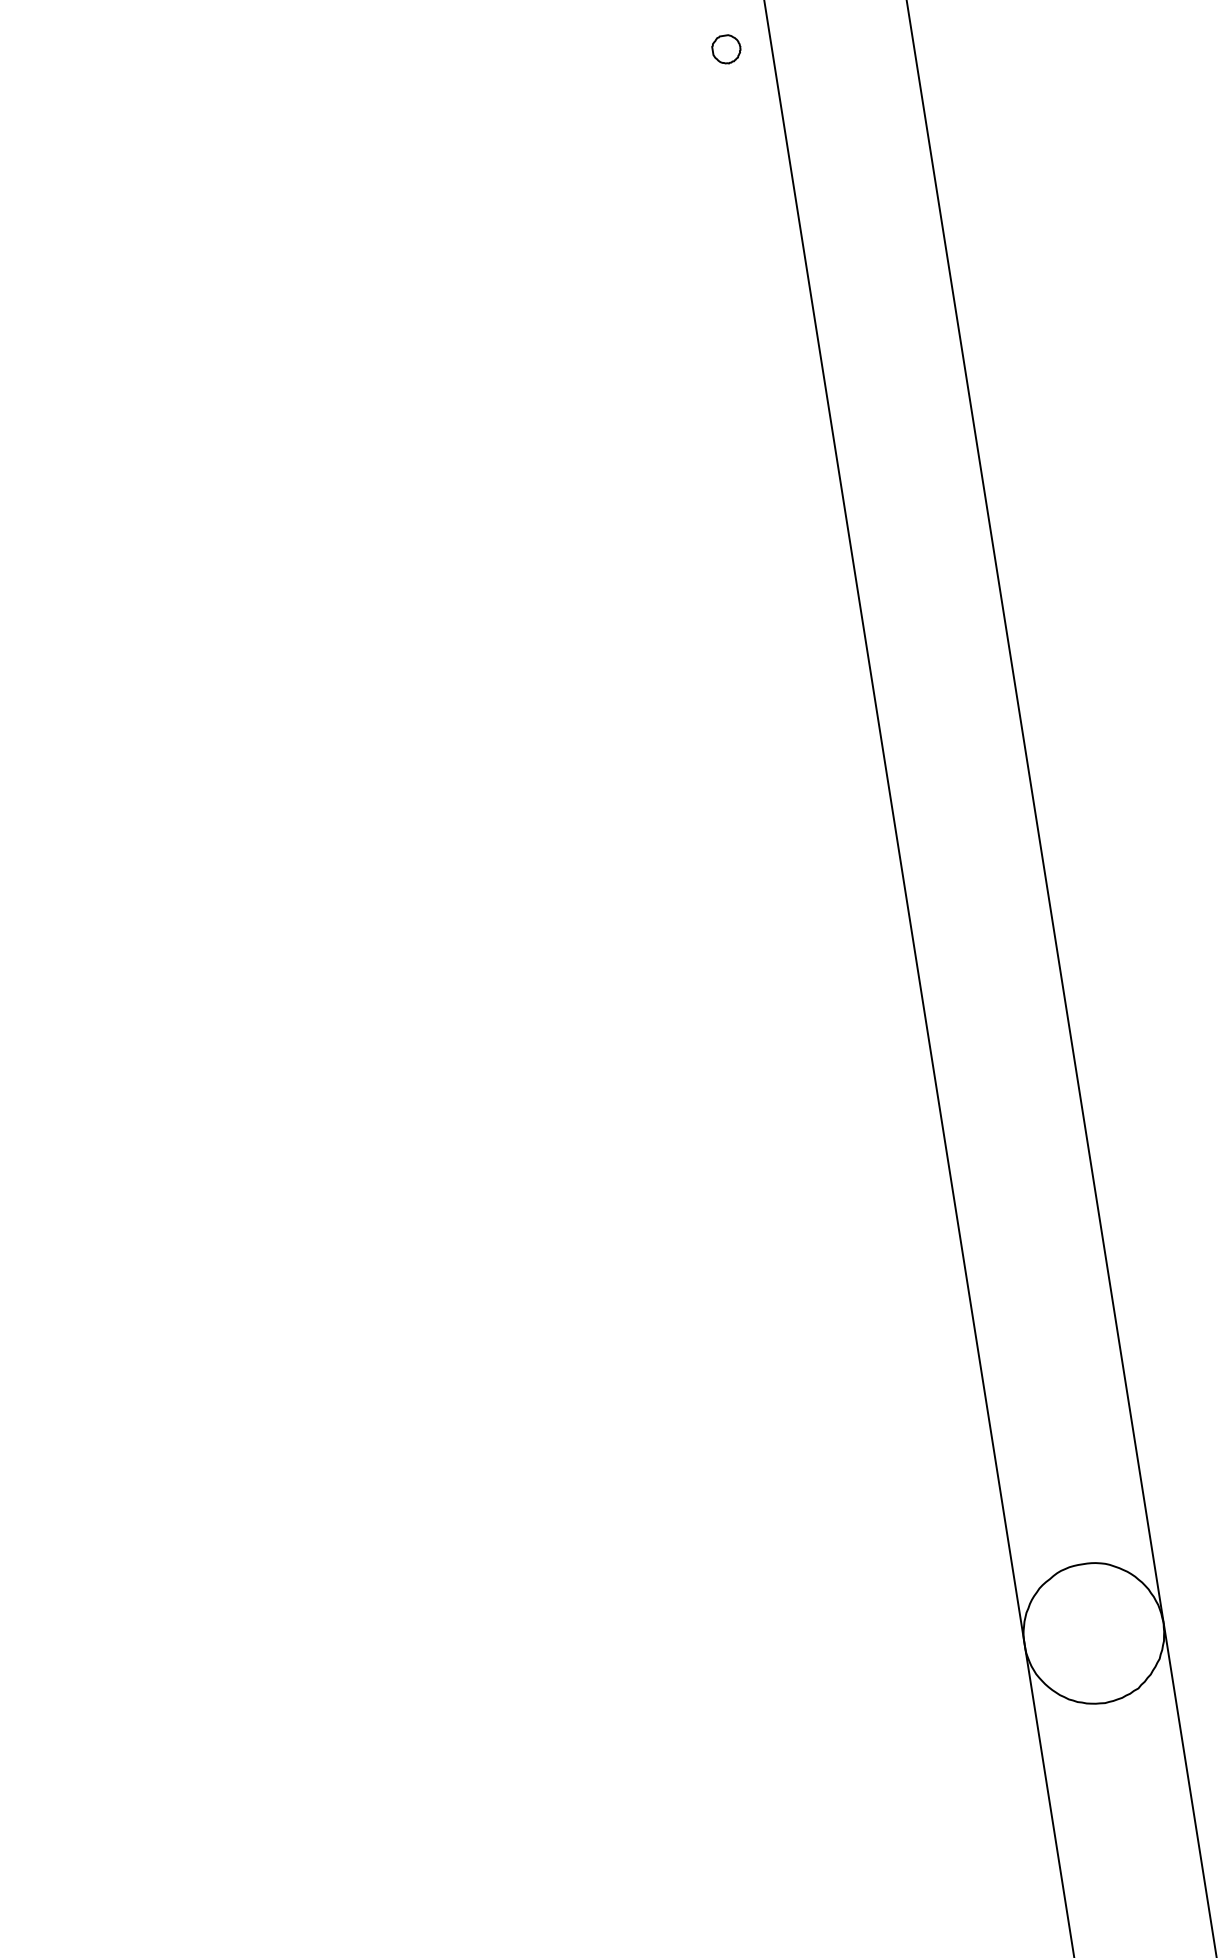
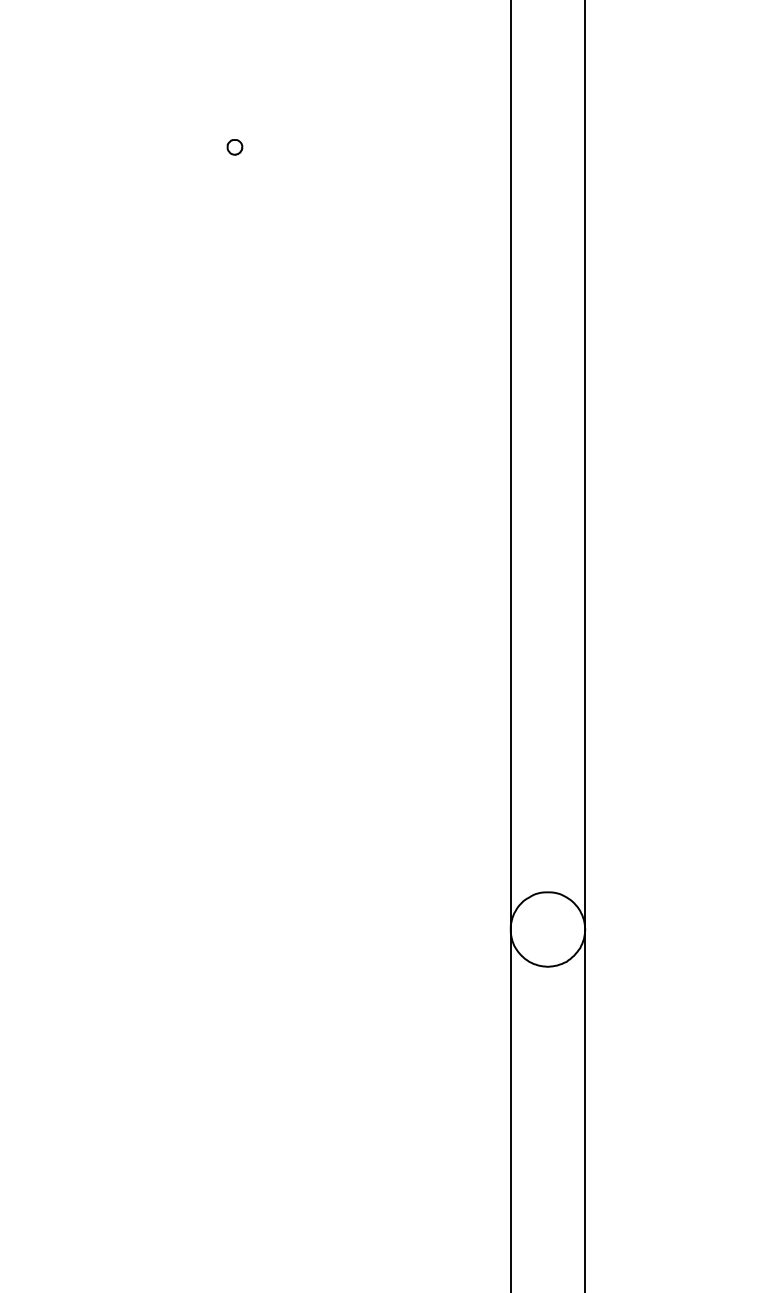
part: (725, 49) -> (234, 147), moved

